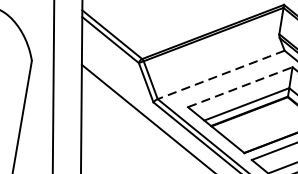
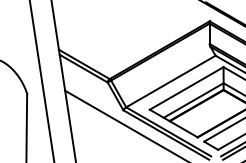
line: (220, 74) -> (170, 81), dashed -> solid
line: (239, 87) -> (186, 88), dashed -> solid

